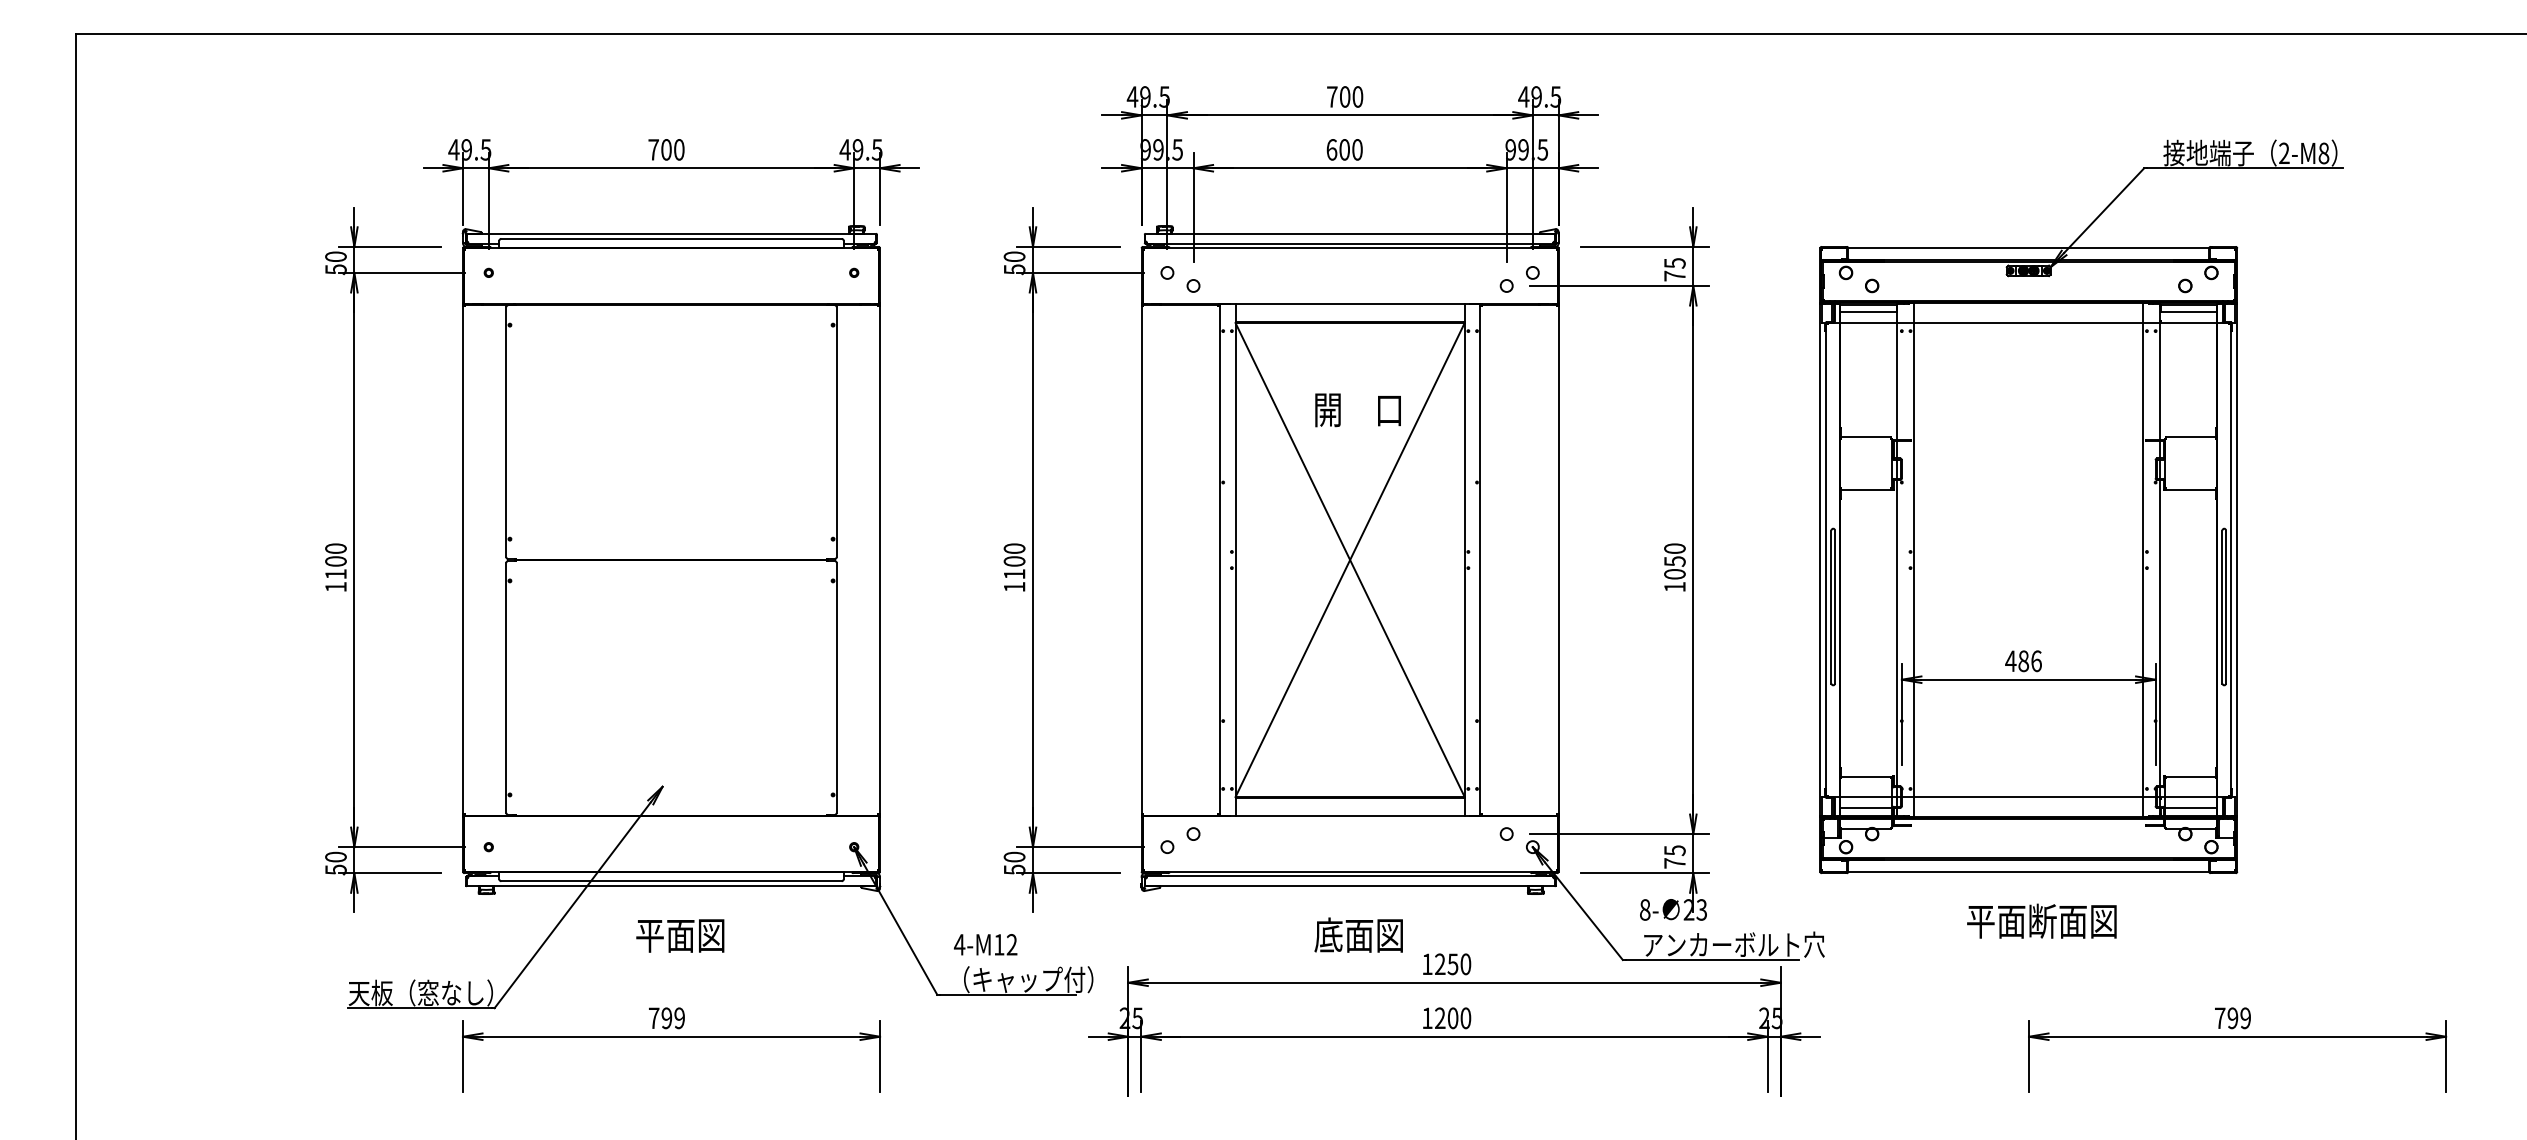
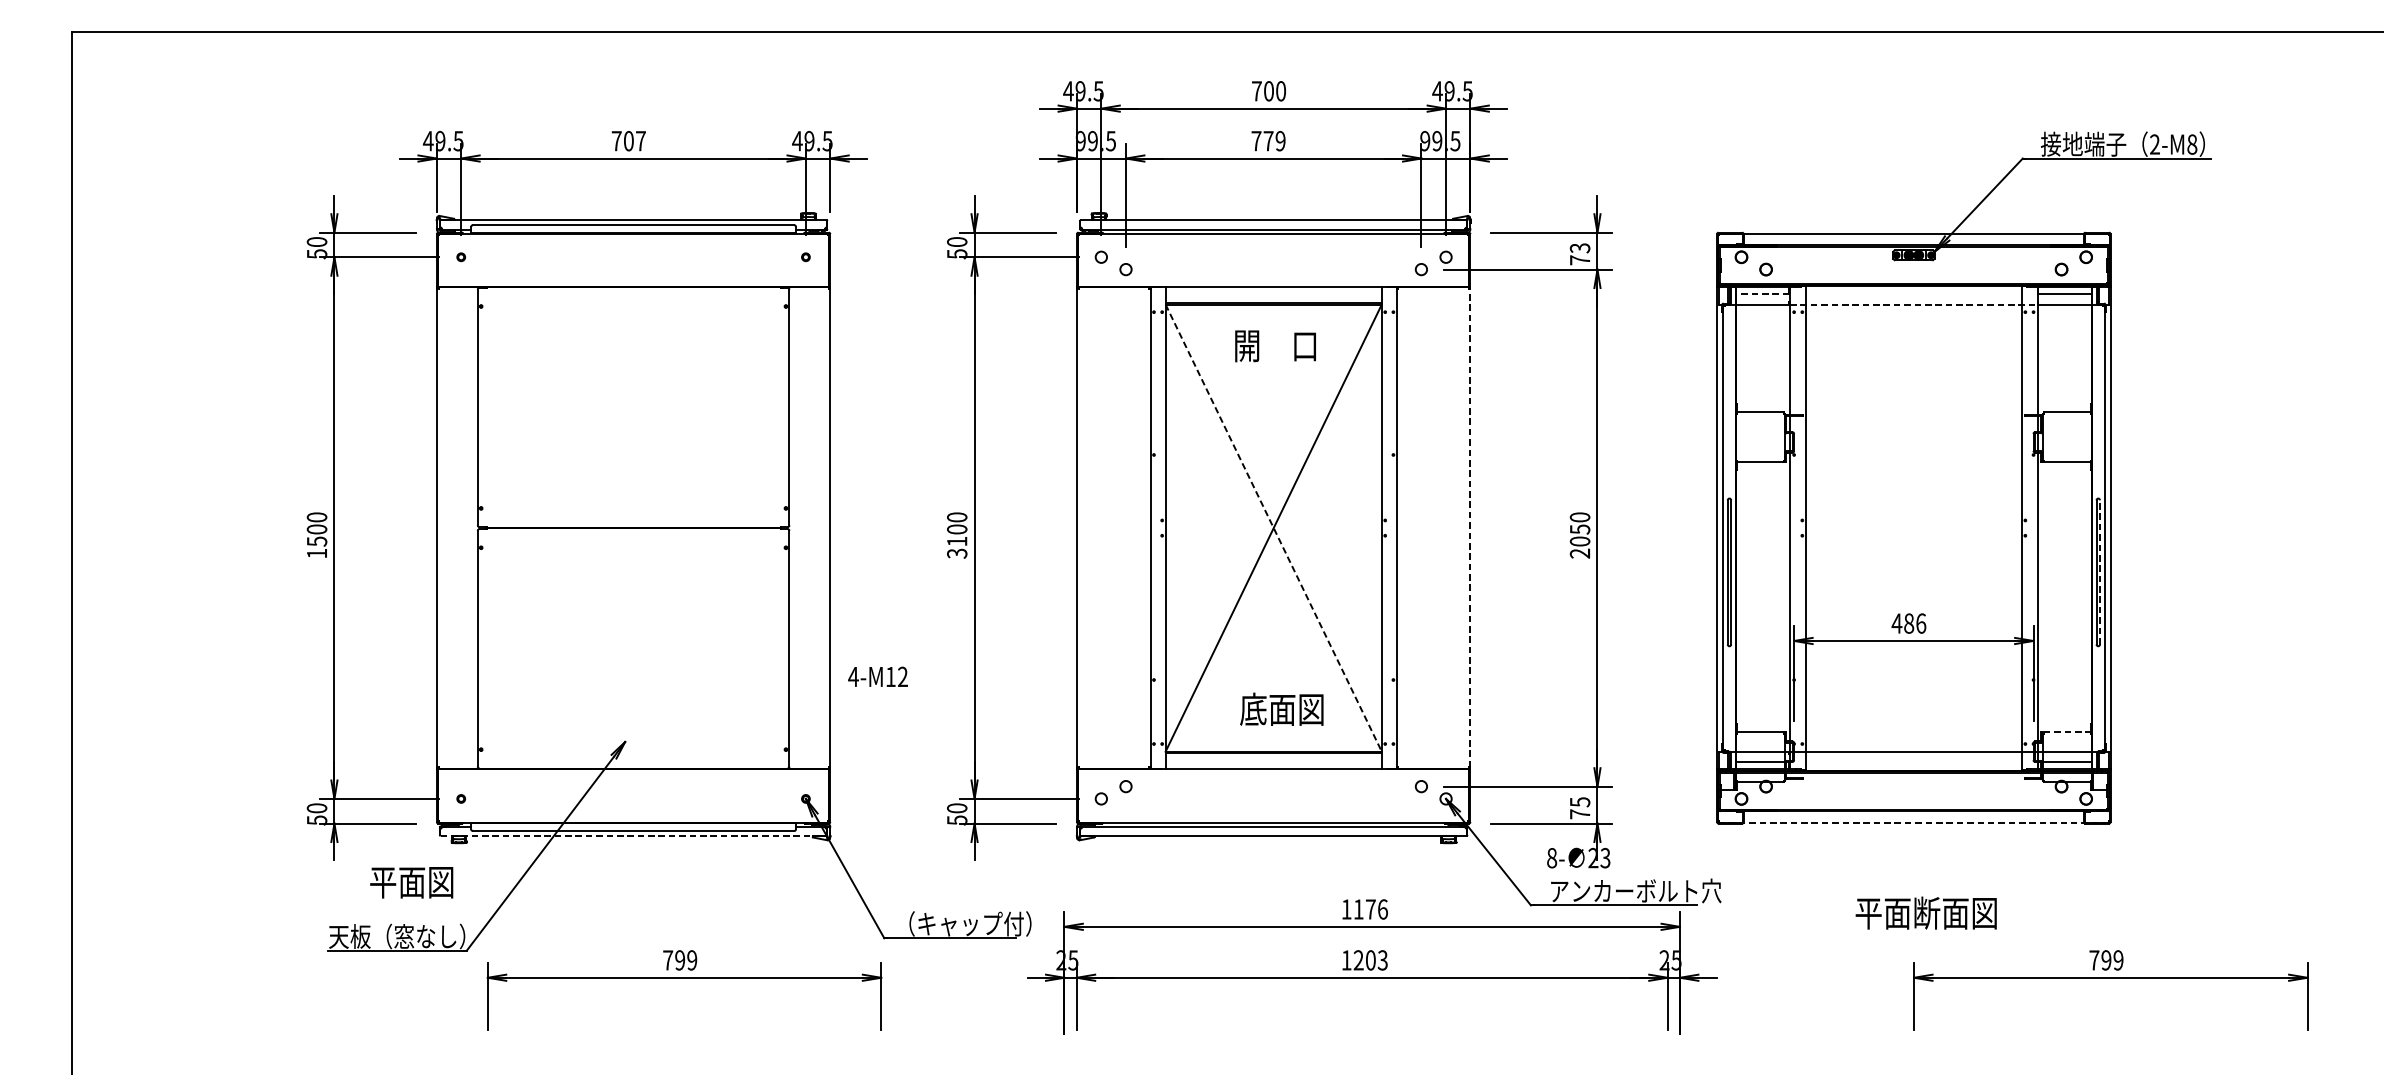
text: (679, 149) -> (641, 140), 700 -> 707
text: (1344, 149) -> (1268, 140), 600 -> 779
text: (1674, 263) -> (1579, 248), 75 -> 73
line: (1867, 312) -> (1761, 294), solid -> dashed
line: (2029, 323) -> (1914, 304), solid -> dashed
text: (1357, 410) -> (1275, 346), moved
line: (1350, 560) -> (1274, 528), solid -> dashed
line: (1558, 560) -> (1470, 528), solid -> dashed
text: (335, 574) -> (316, 541), 1100 -> 1500
text: (1674, 586) -> (1579, 553), 1050 -> 2050
text: (1014, 587) -> (957, 554), 1100 -> 3100
line: (2226, 606) -> (2100, 571), solid -> dashed
line: (2191, 776) -> (2067, 732), solid -> dashed
line: (2028, 872) -> (1913, 822), solid -> dashed
line: (671, 886) -> (633, 836), solid -> dashed
text: (2041, 920) -> (1925, 912), moved
text: (1358, 934) -> (1281, 708), moved
text: (680, 935) -> (411, 882), moved
text: (985, 944) -> (877, 676), moved
text: (1453, 964) -> (1371, 909), 1250 -> 1176
text: (1465, 1018) -> (1382, 960), 1200 -> 1203
part: (671, 1037) -> (684, 978), moved

